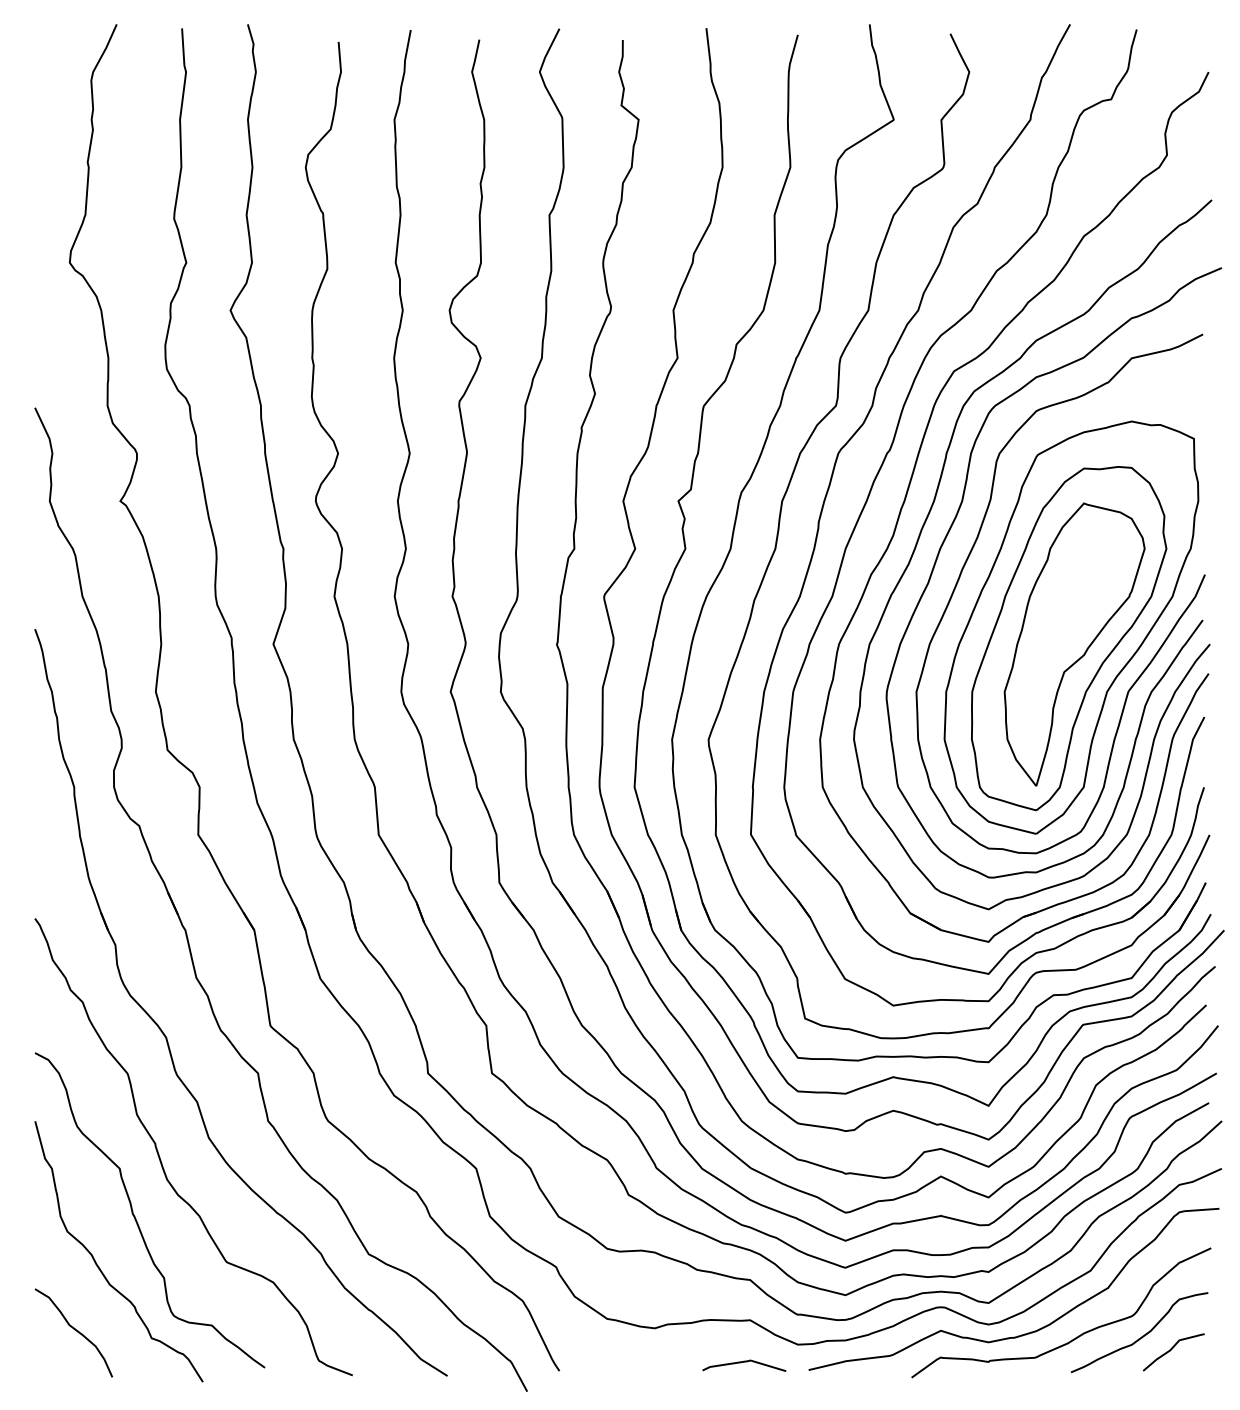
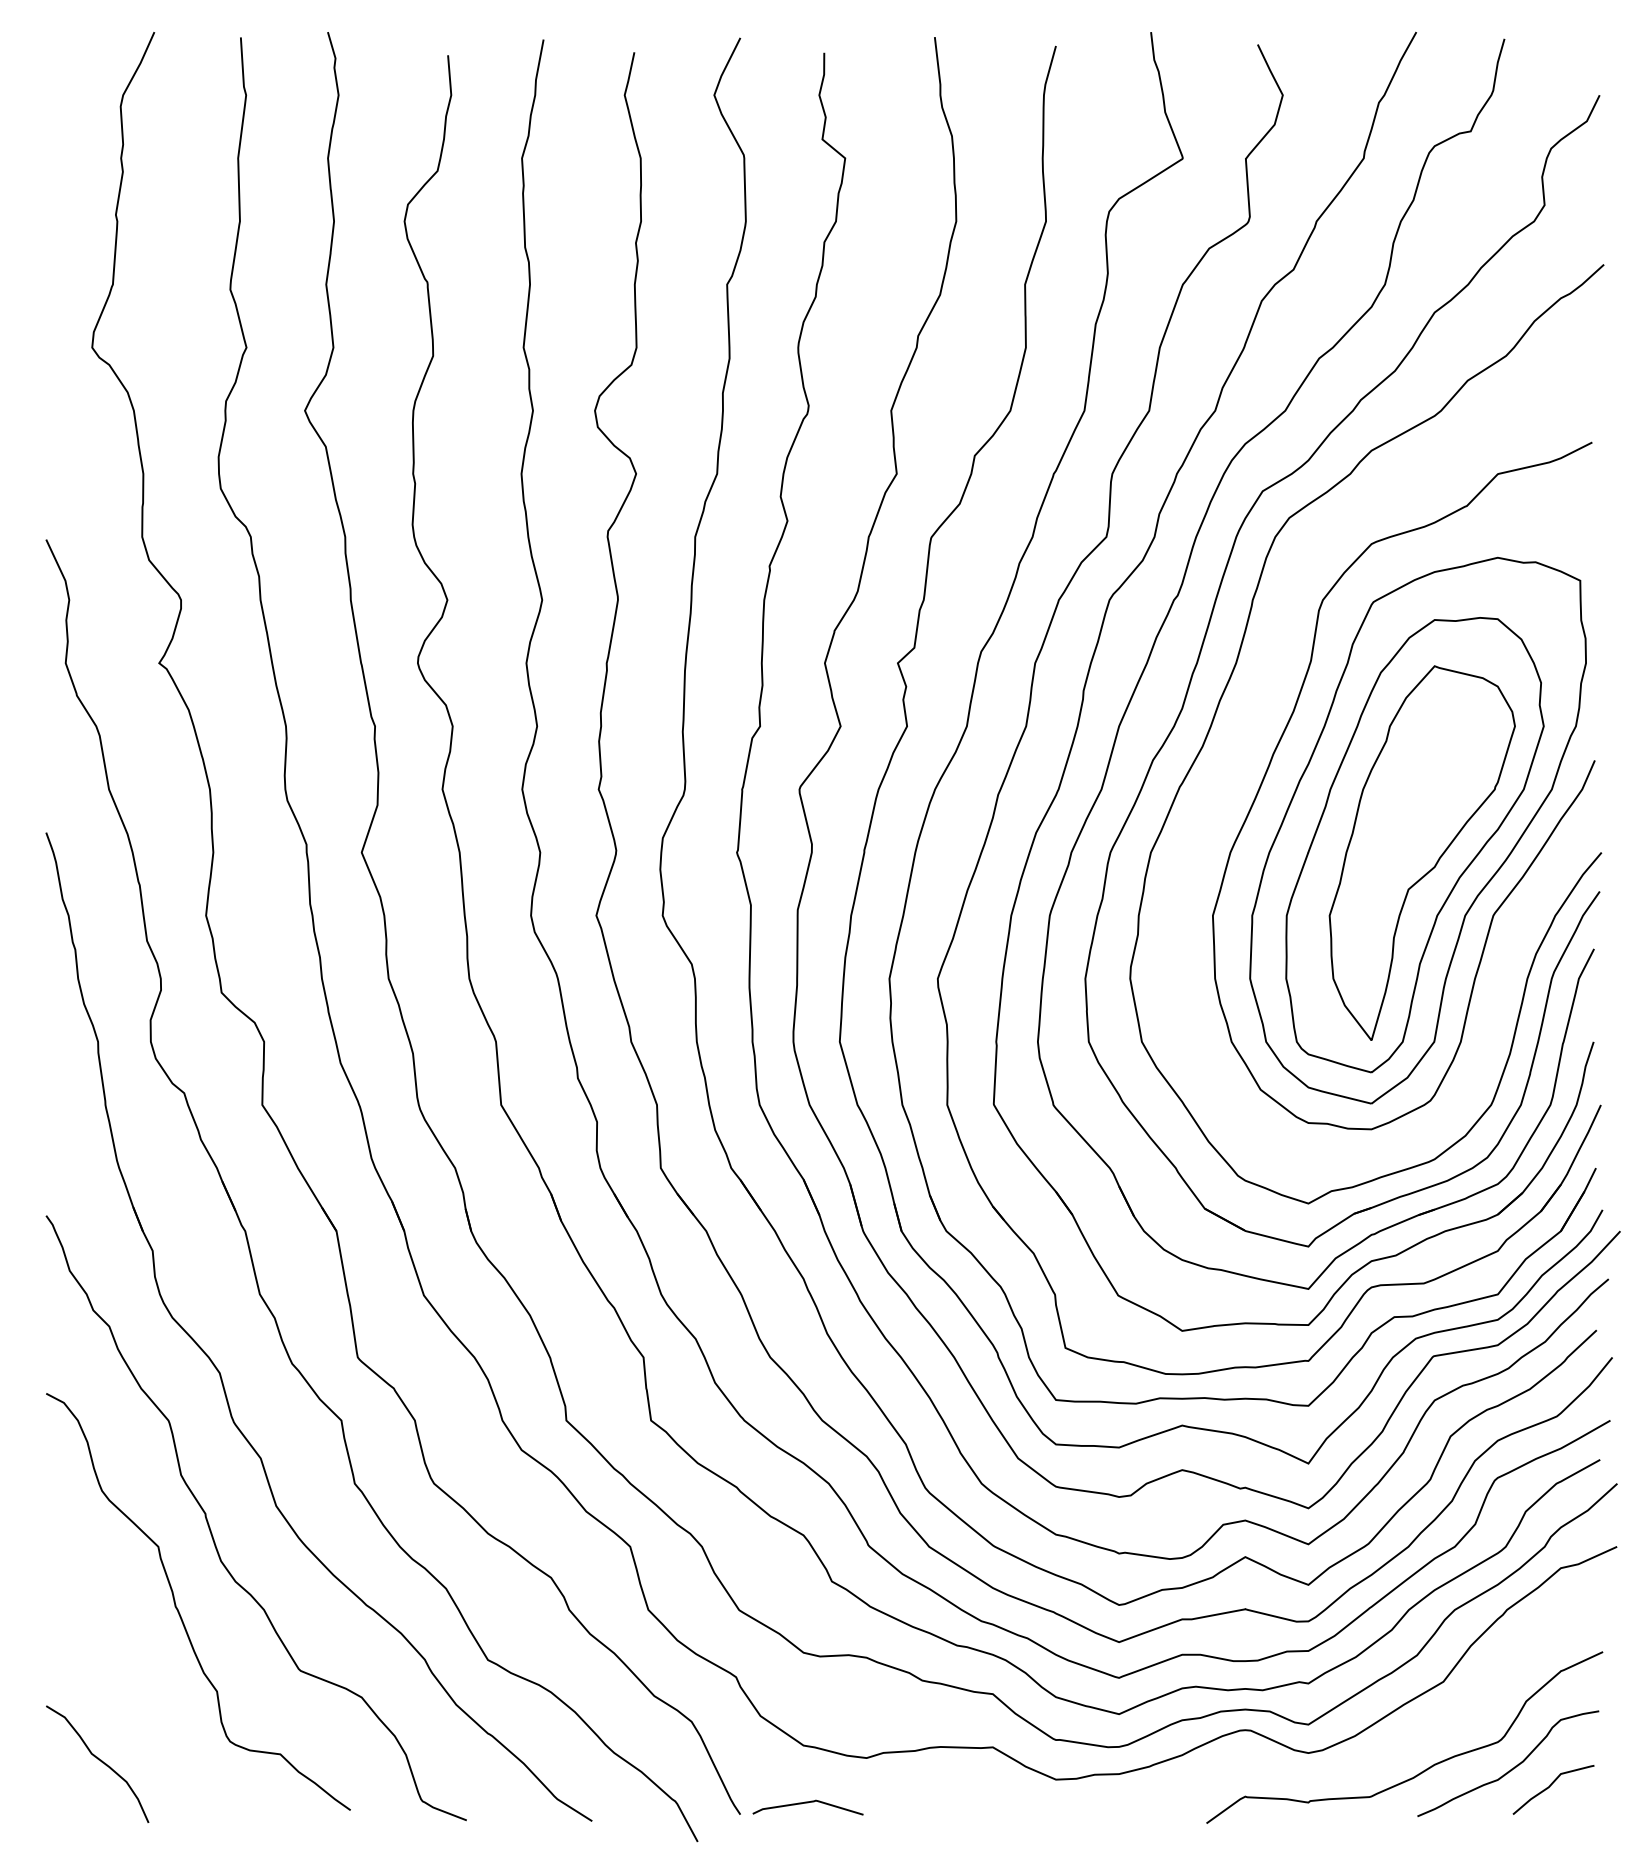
curve: (953, 522) -> (1262, 691), removed
curve: (98, 1265) -> (130, 1675), removed
curve: (1028, 1332) -> (1361, 1763), removed
curve: (743, 1362) -> (807, 1803), moved

